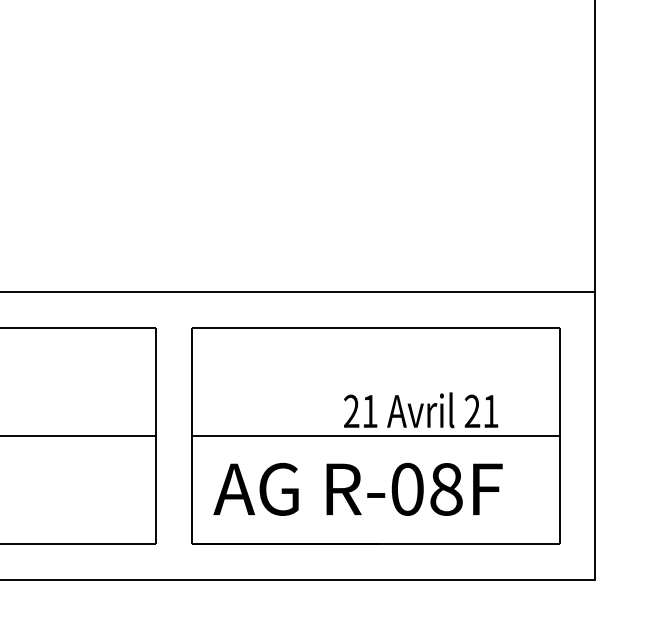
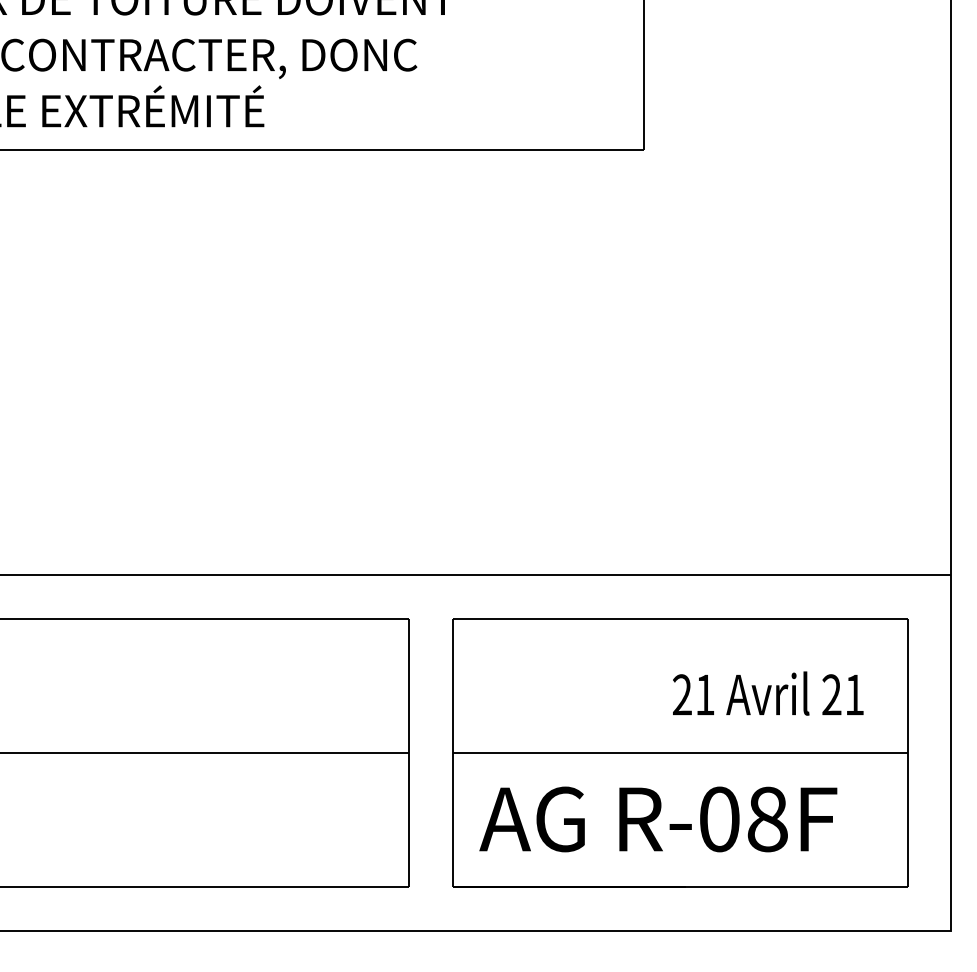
text: (421, 410) -> (768, 693), moved

